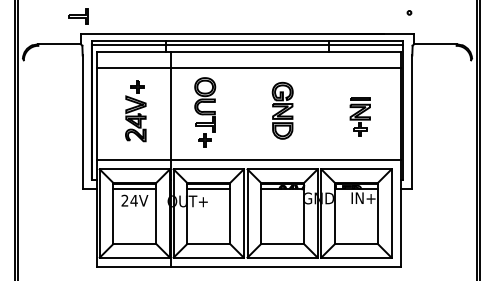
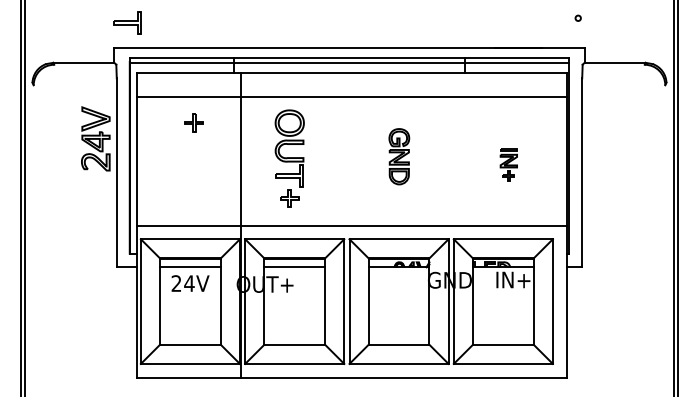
part: (78, 15) -> (127, 22), moved
part: (282, 110) -> (399, 156), size x0.7
part: (360, 116) -> (508, 164), size x0.6
part: (135, 118) -> (95, 138), moved

